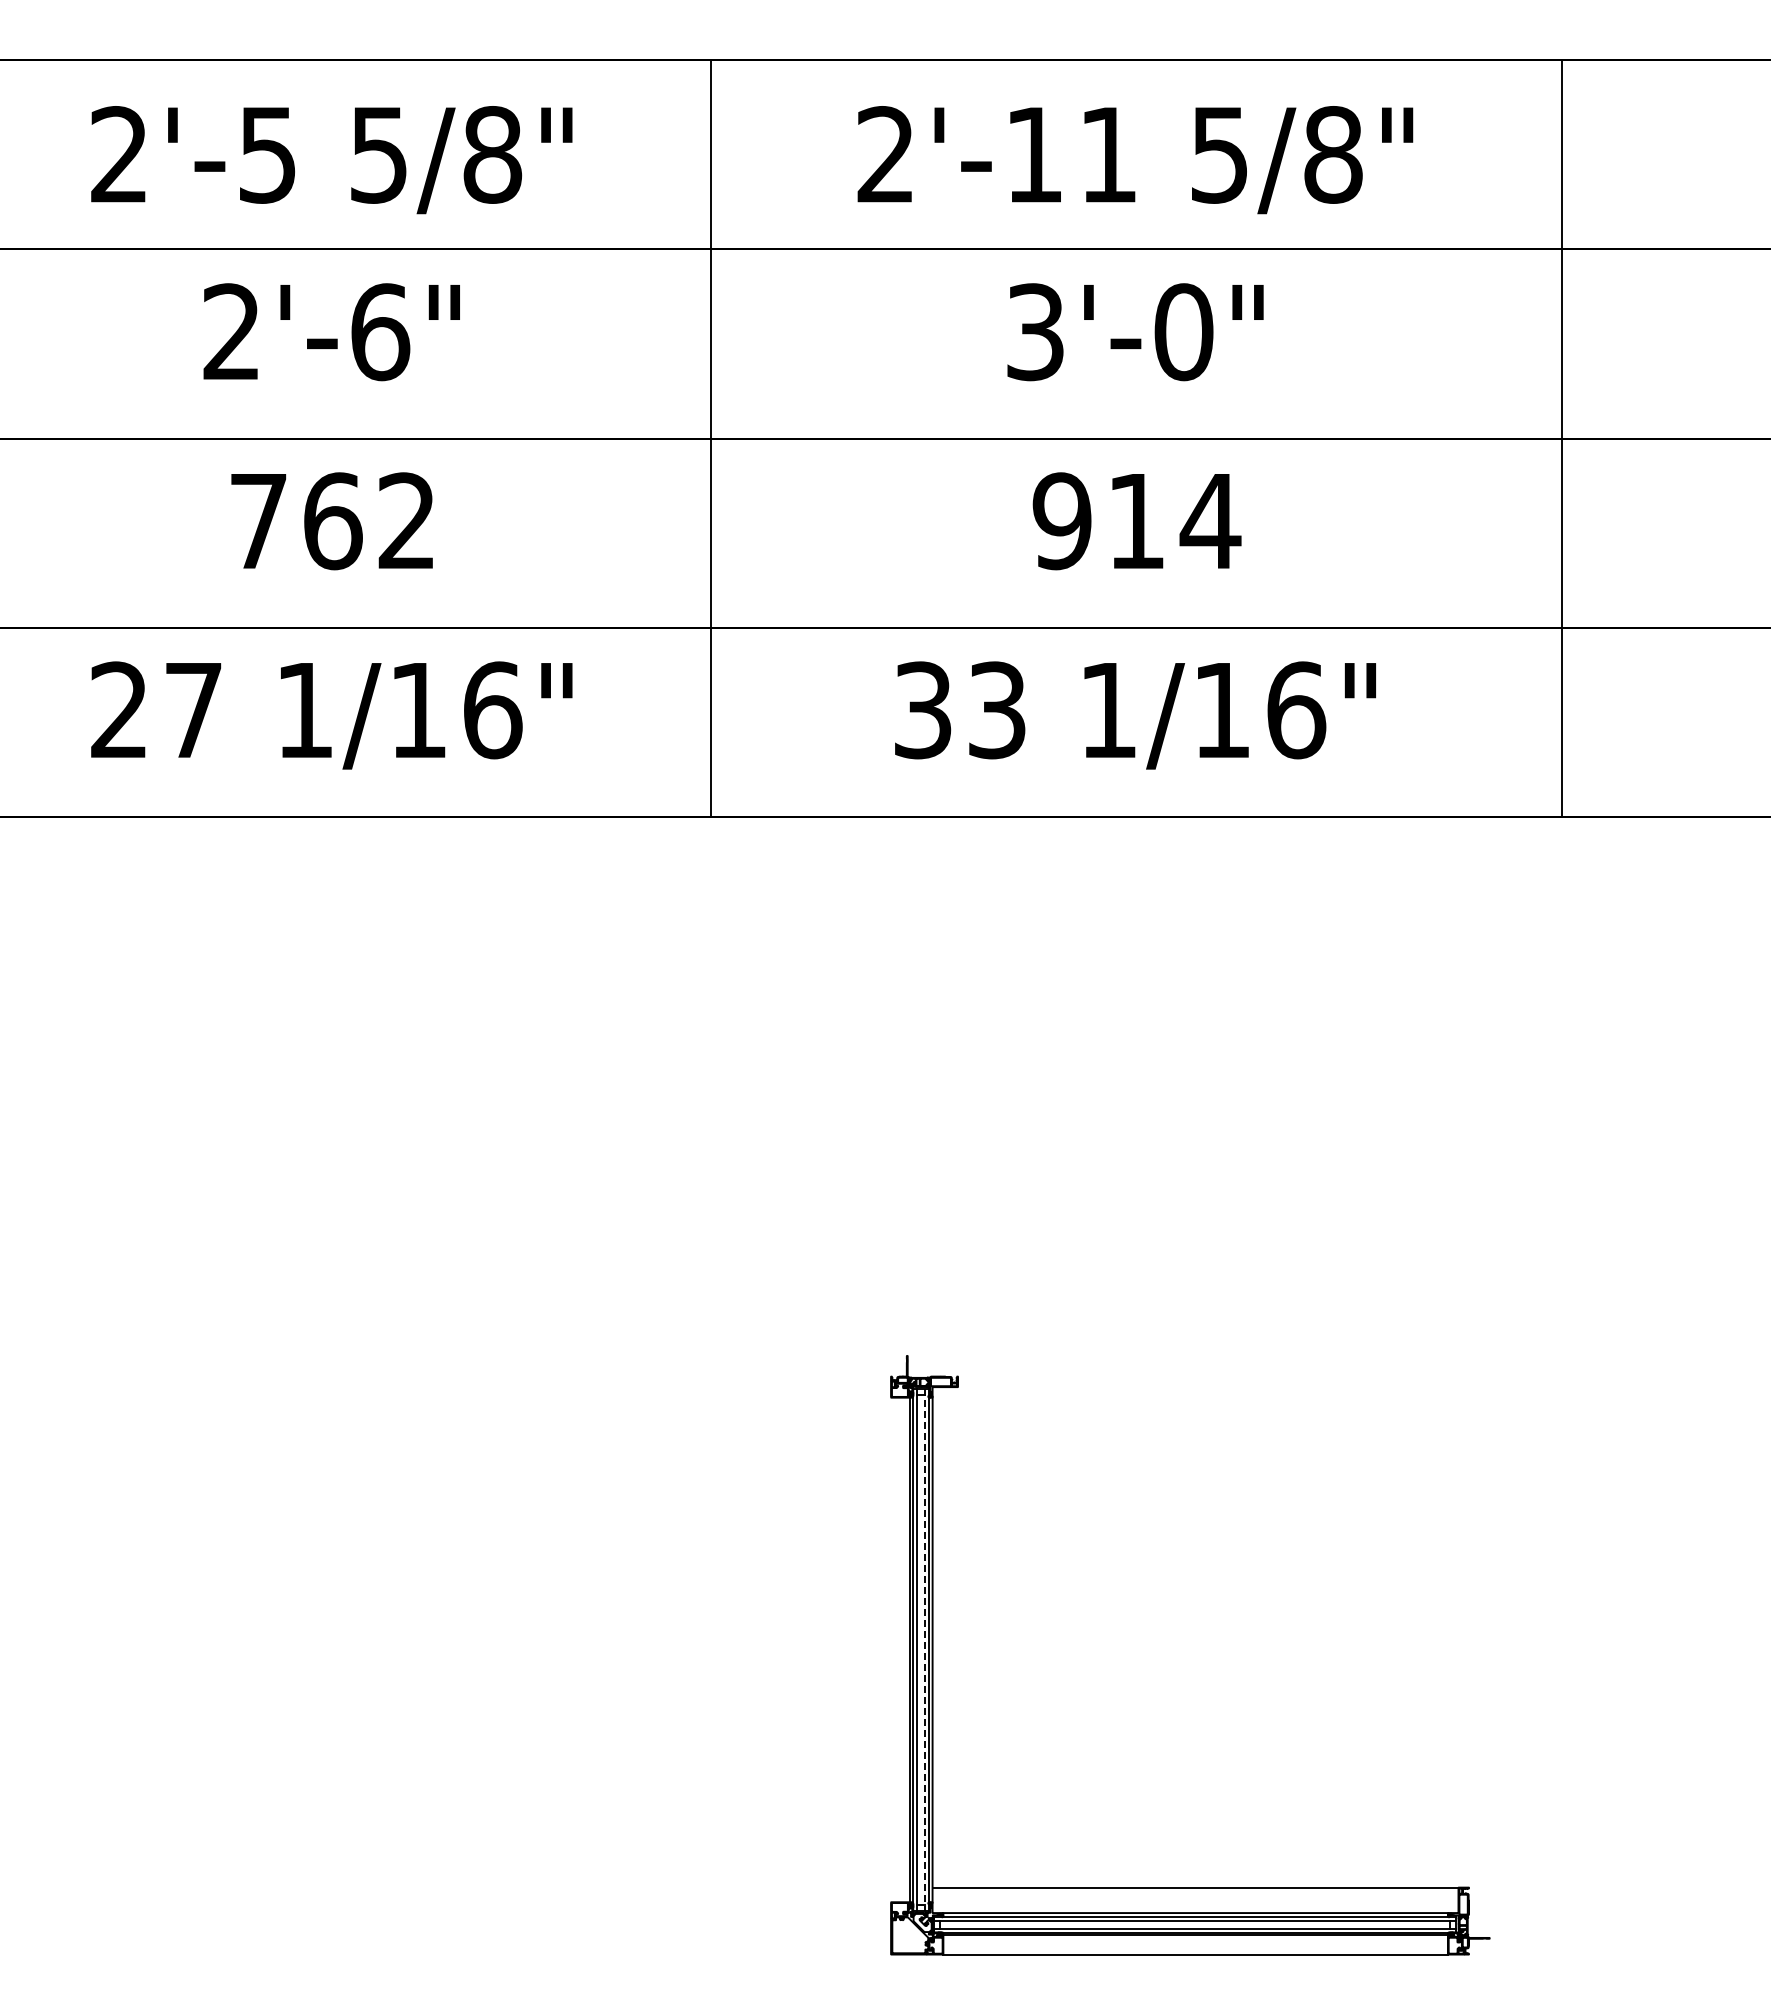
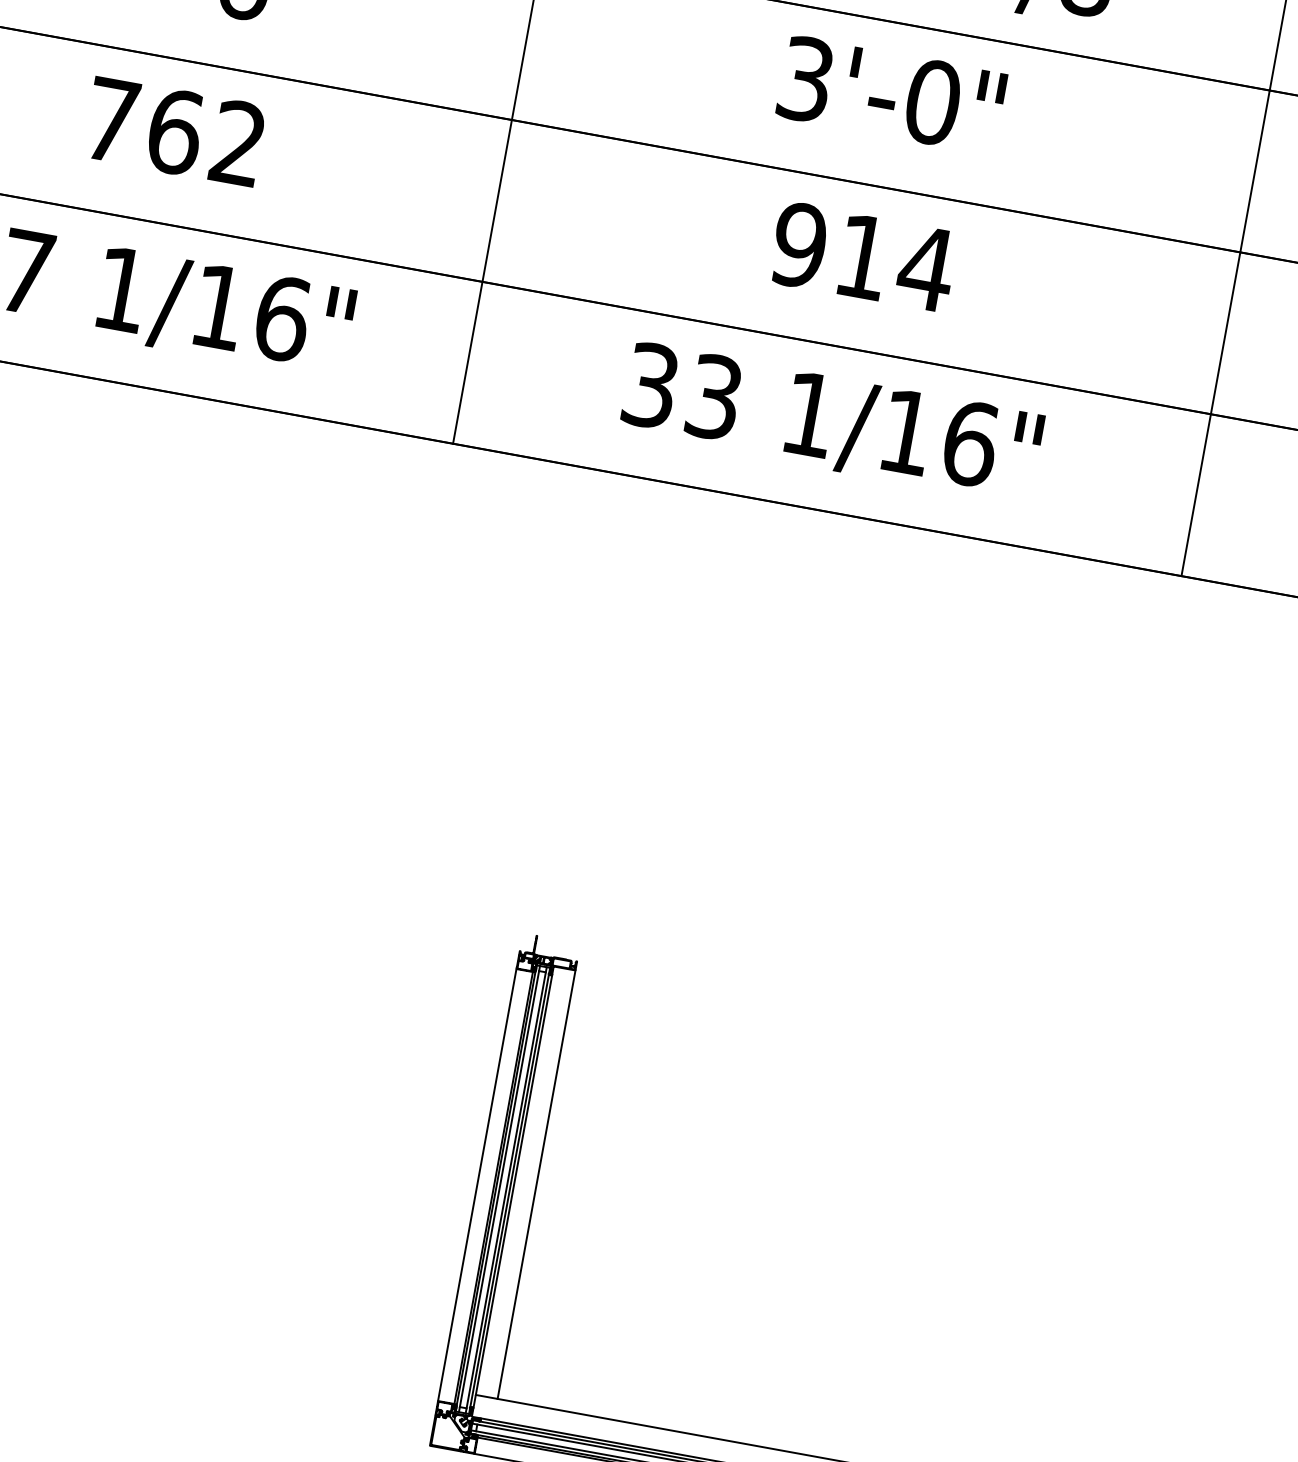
line: (958, 1636) -> (537, 1184), added
line: (890, 1648) -> (477, 1183), added
line: (924, 1649) -> (506, 1189), dashed -> solid

